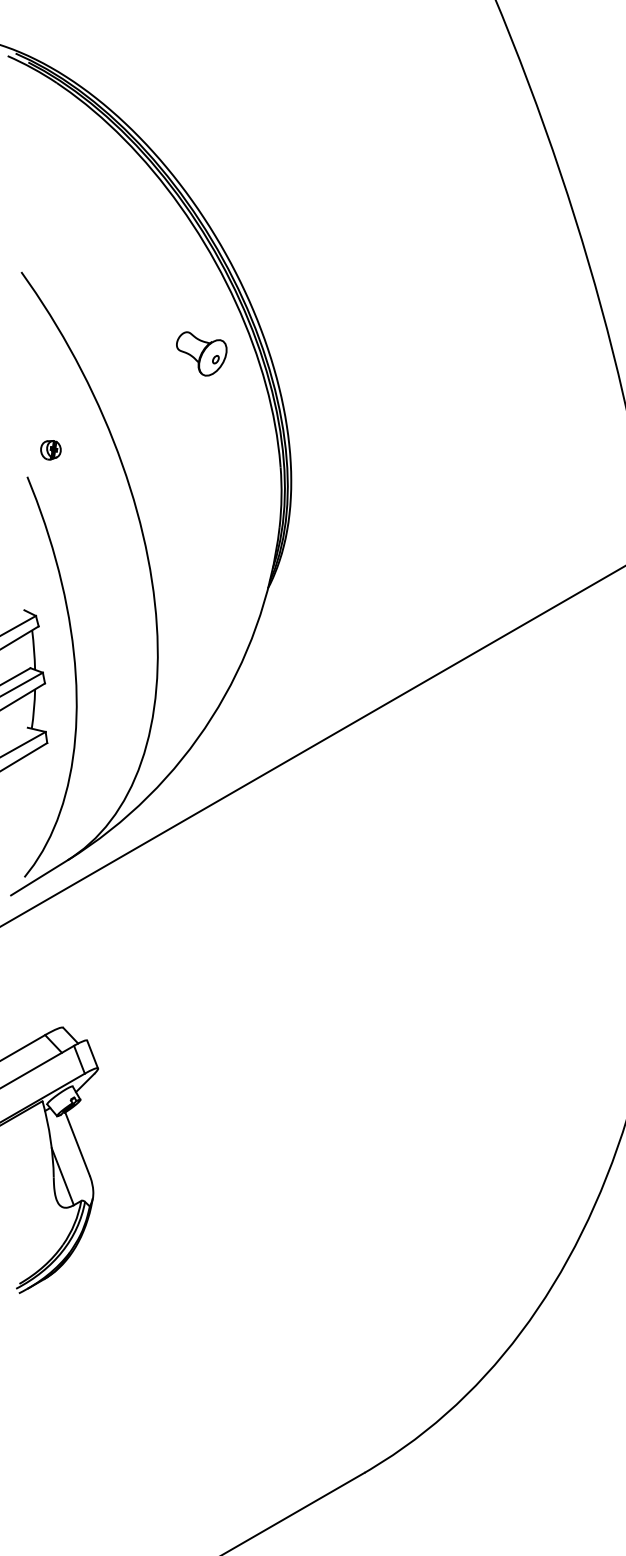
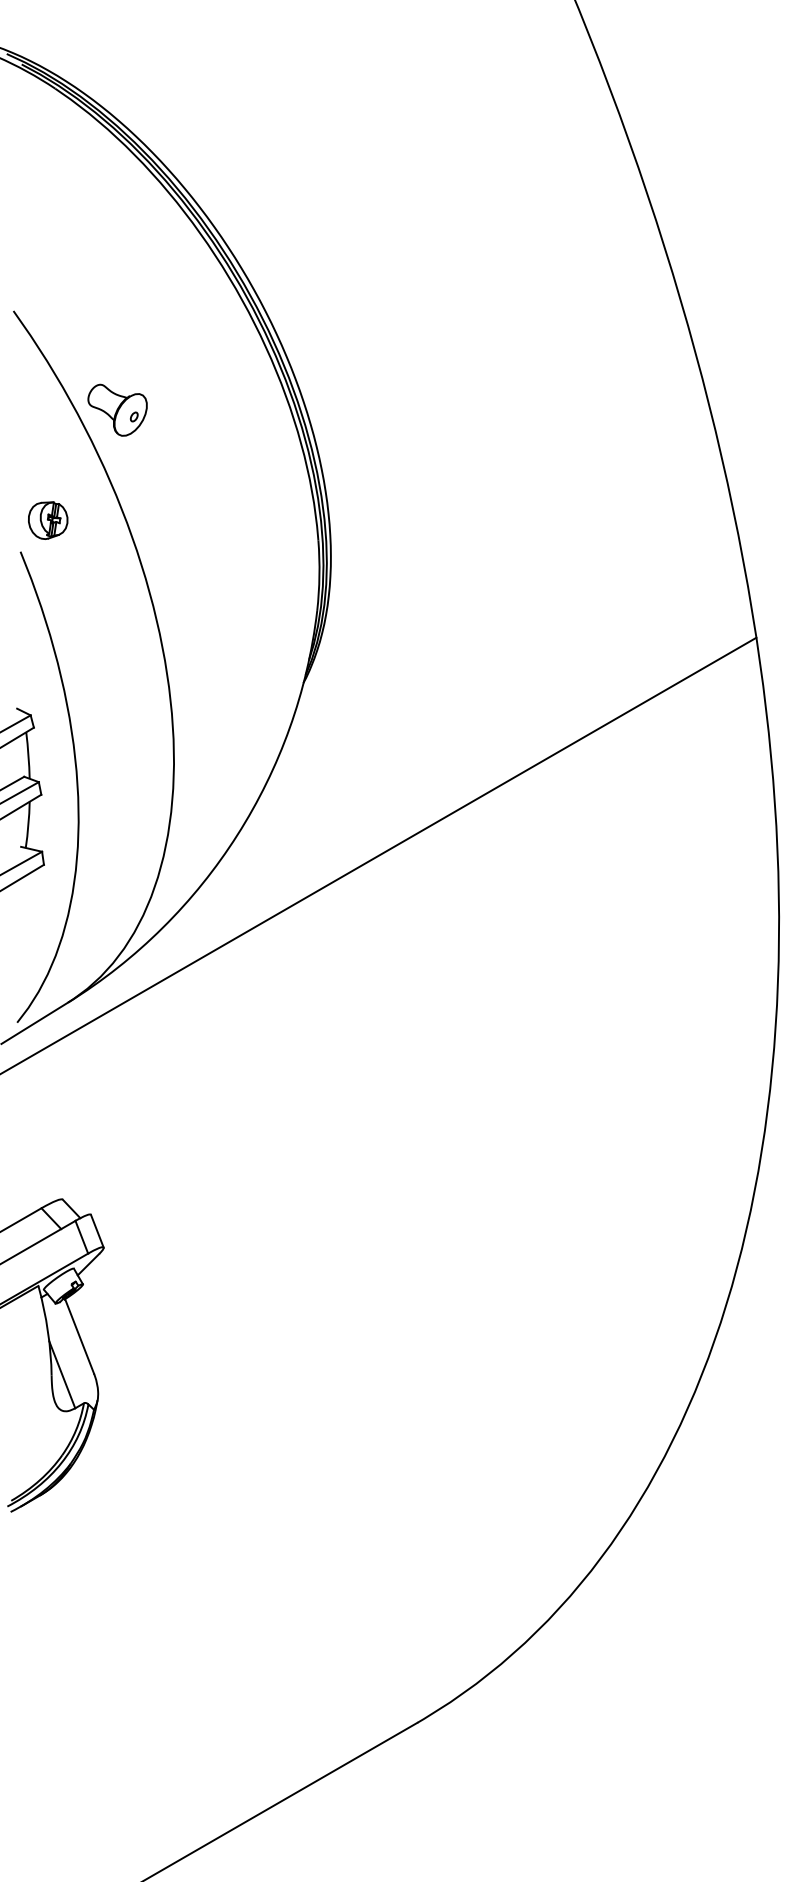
part: (201, 353) -> (117, 409), moved
part: (51, 450) -> (48, 520), size x1.67

